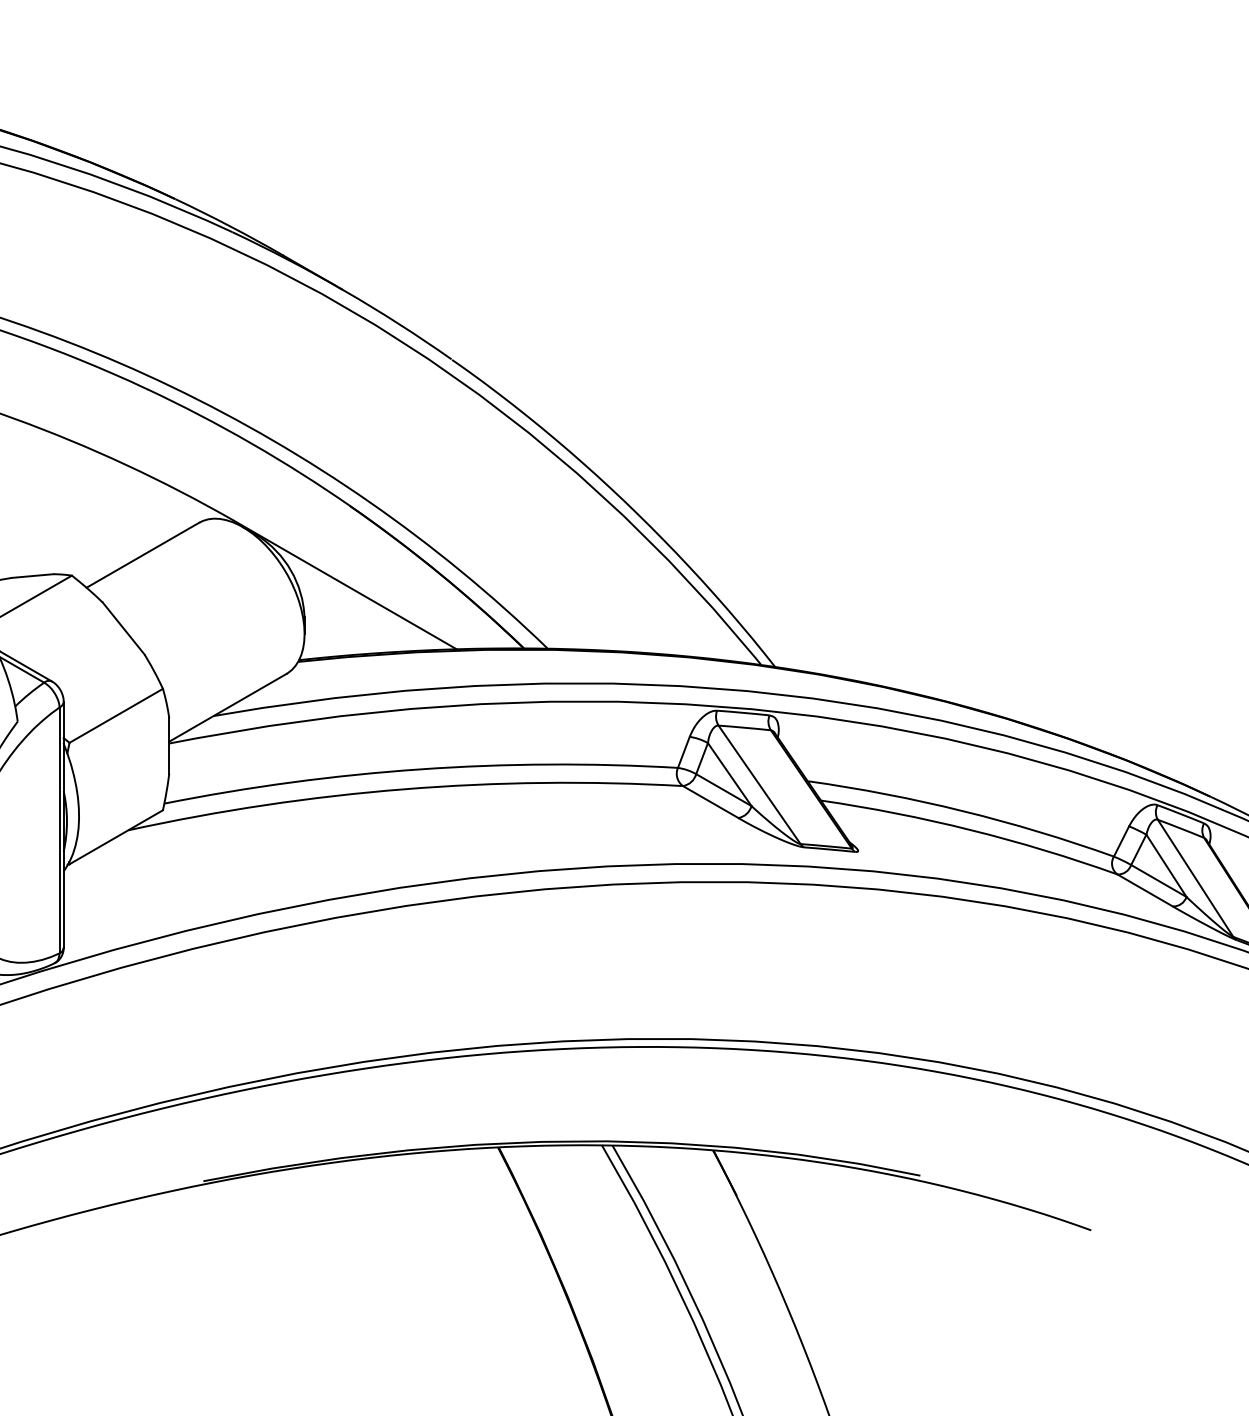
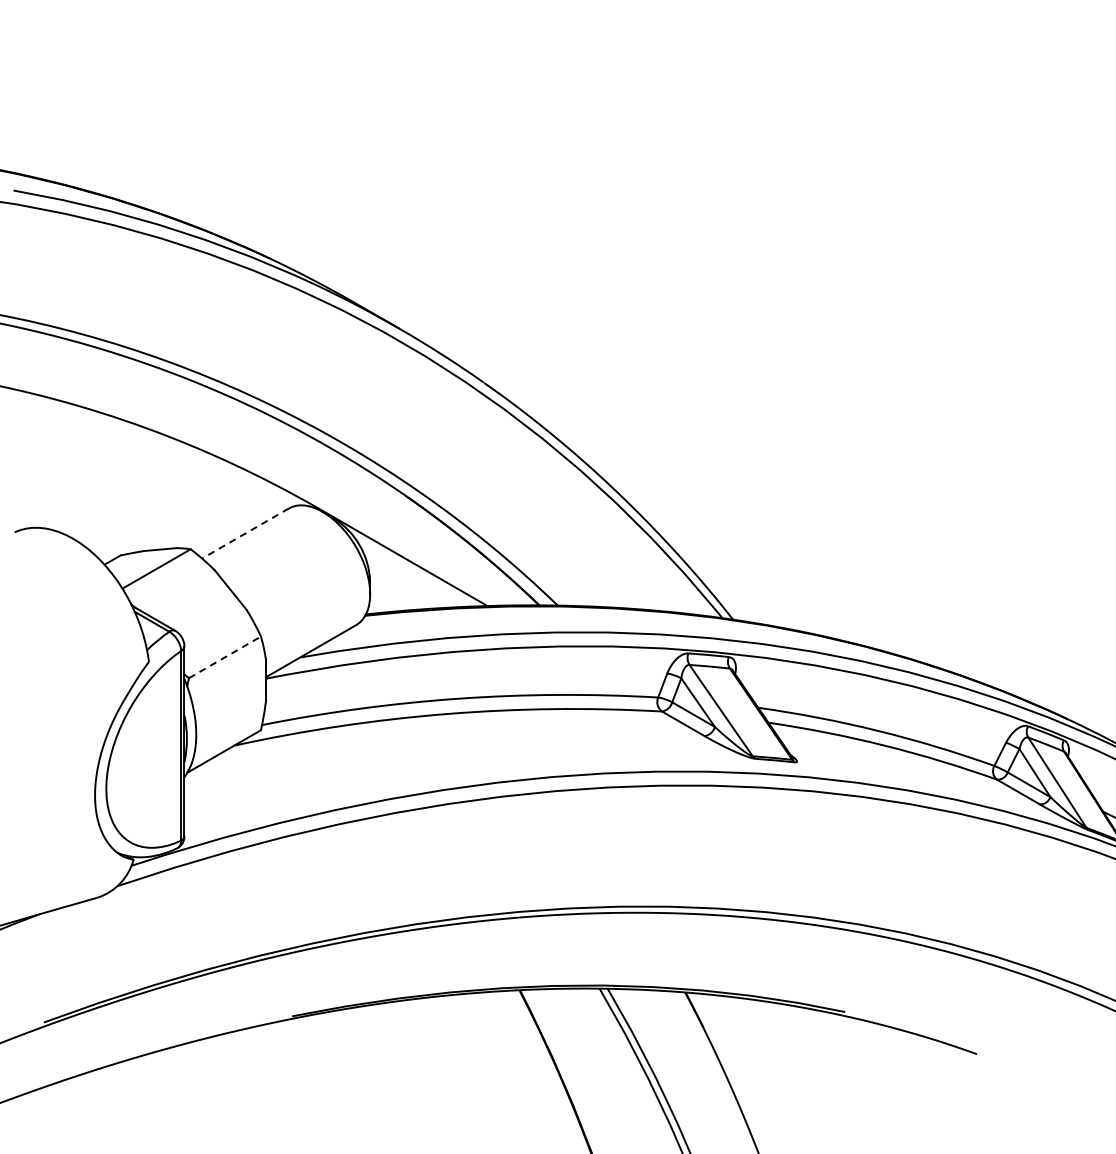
line: (142, 555) -> (245, 533), solid -> dashed
line: (115, 716) -> (224, 657), solid -> dashed

